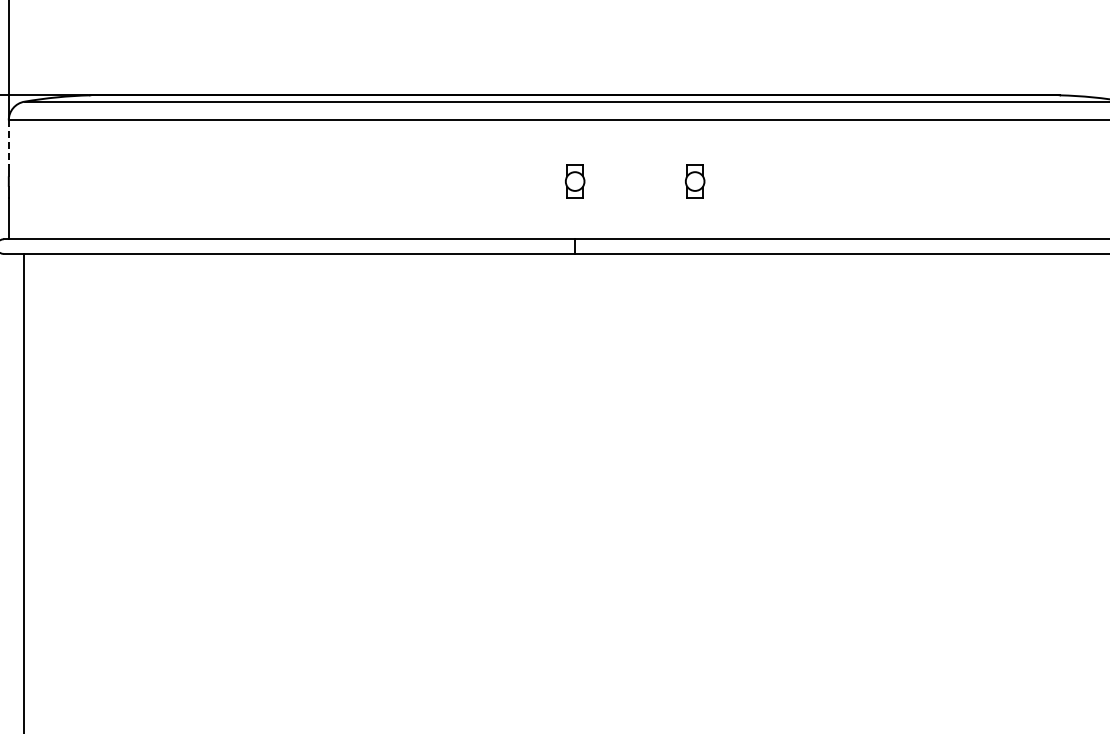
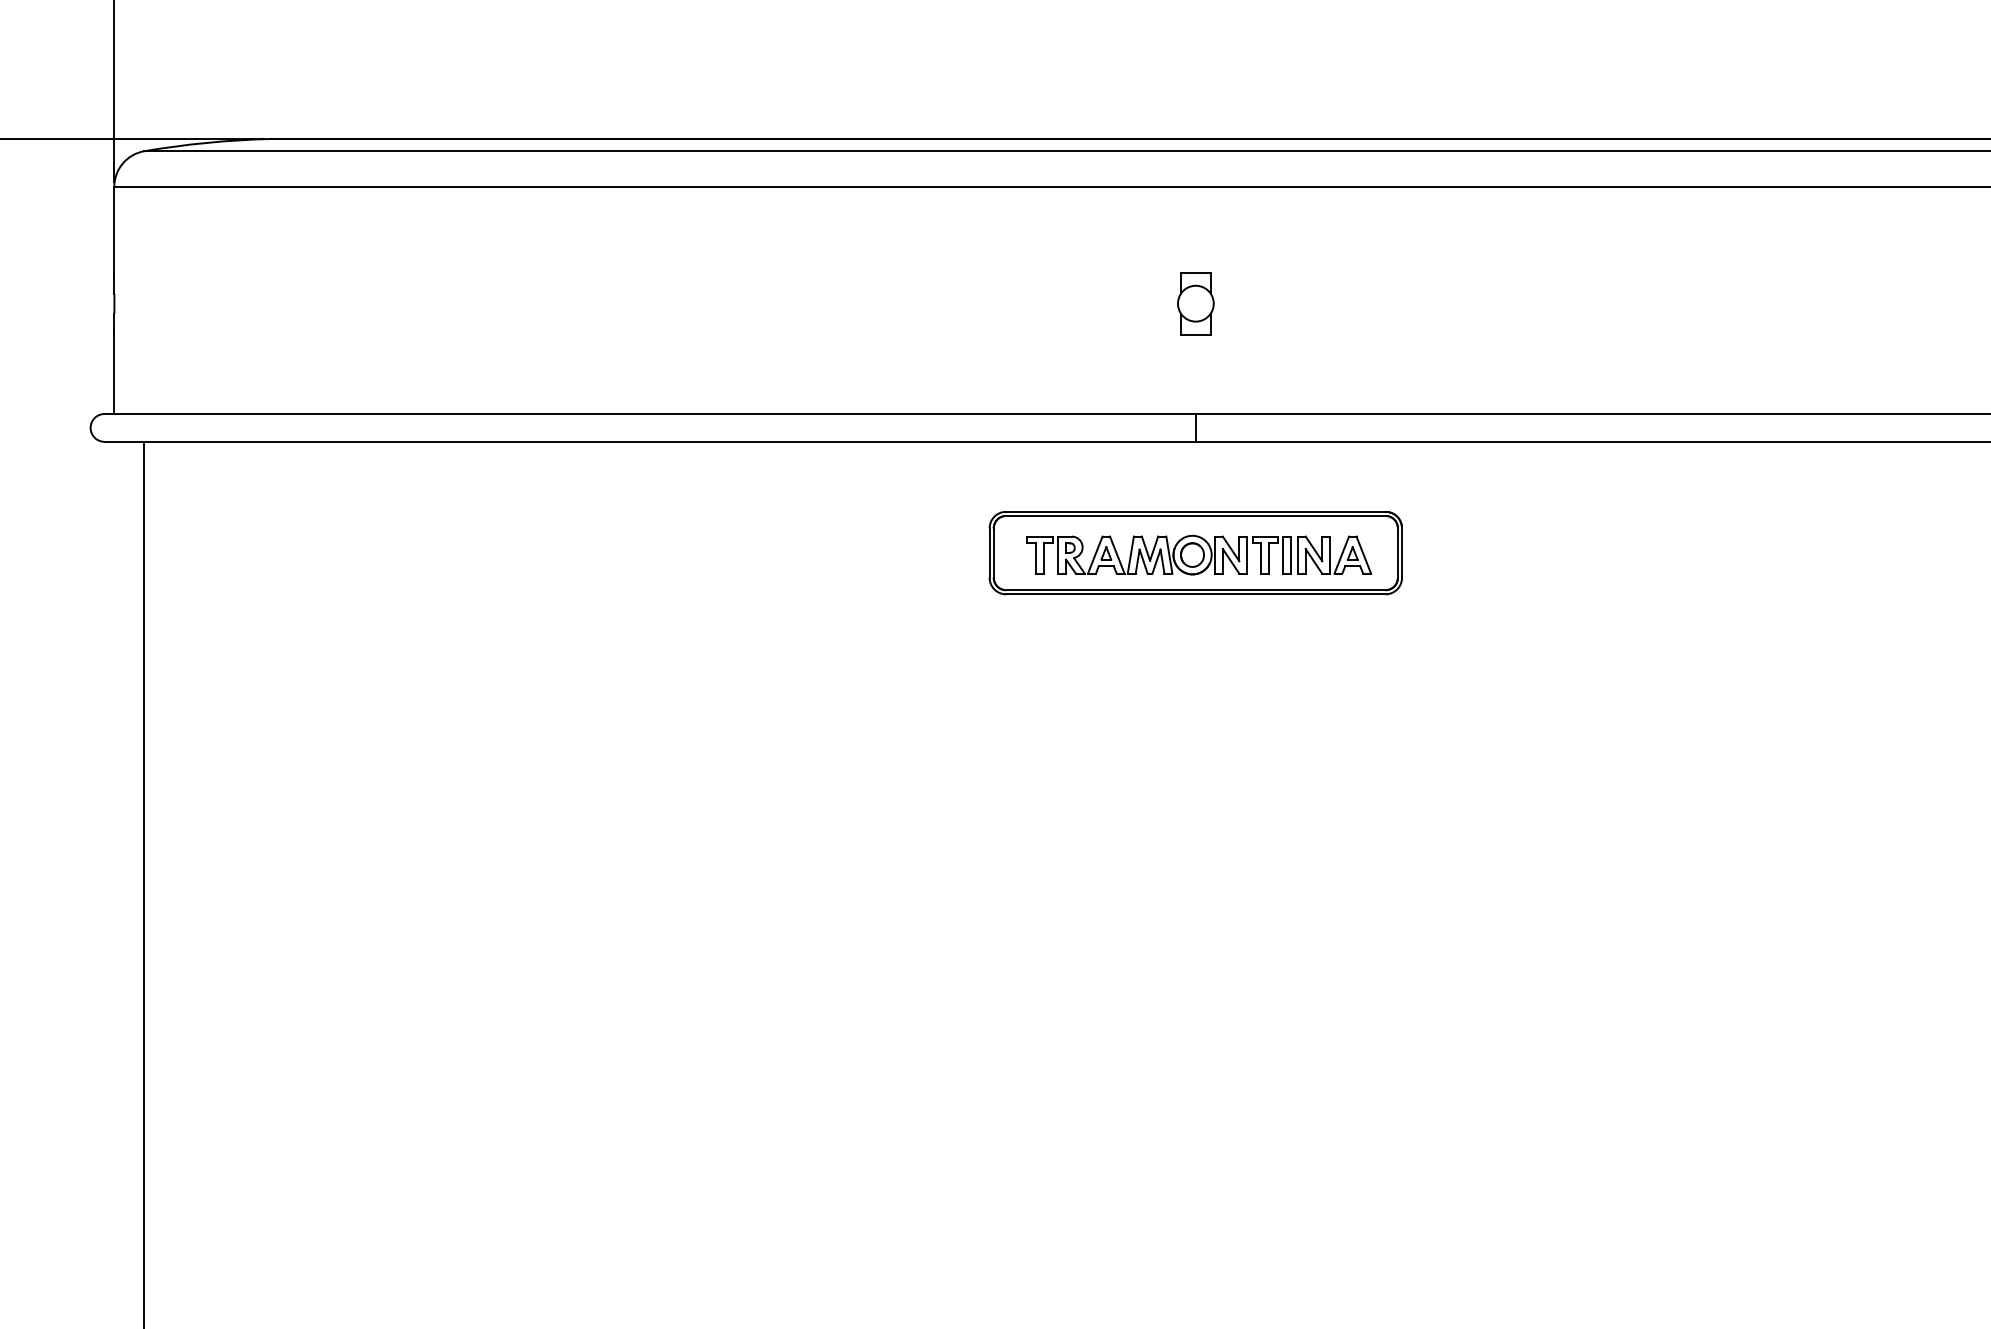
line: (8, 142) -> (113, 229), dashed -> solid
part: (695, 181) -> (1425, 303), removed
part: (574, 311) -> (1194, 551), added

